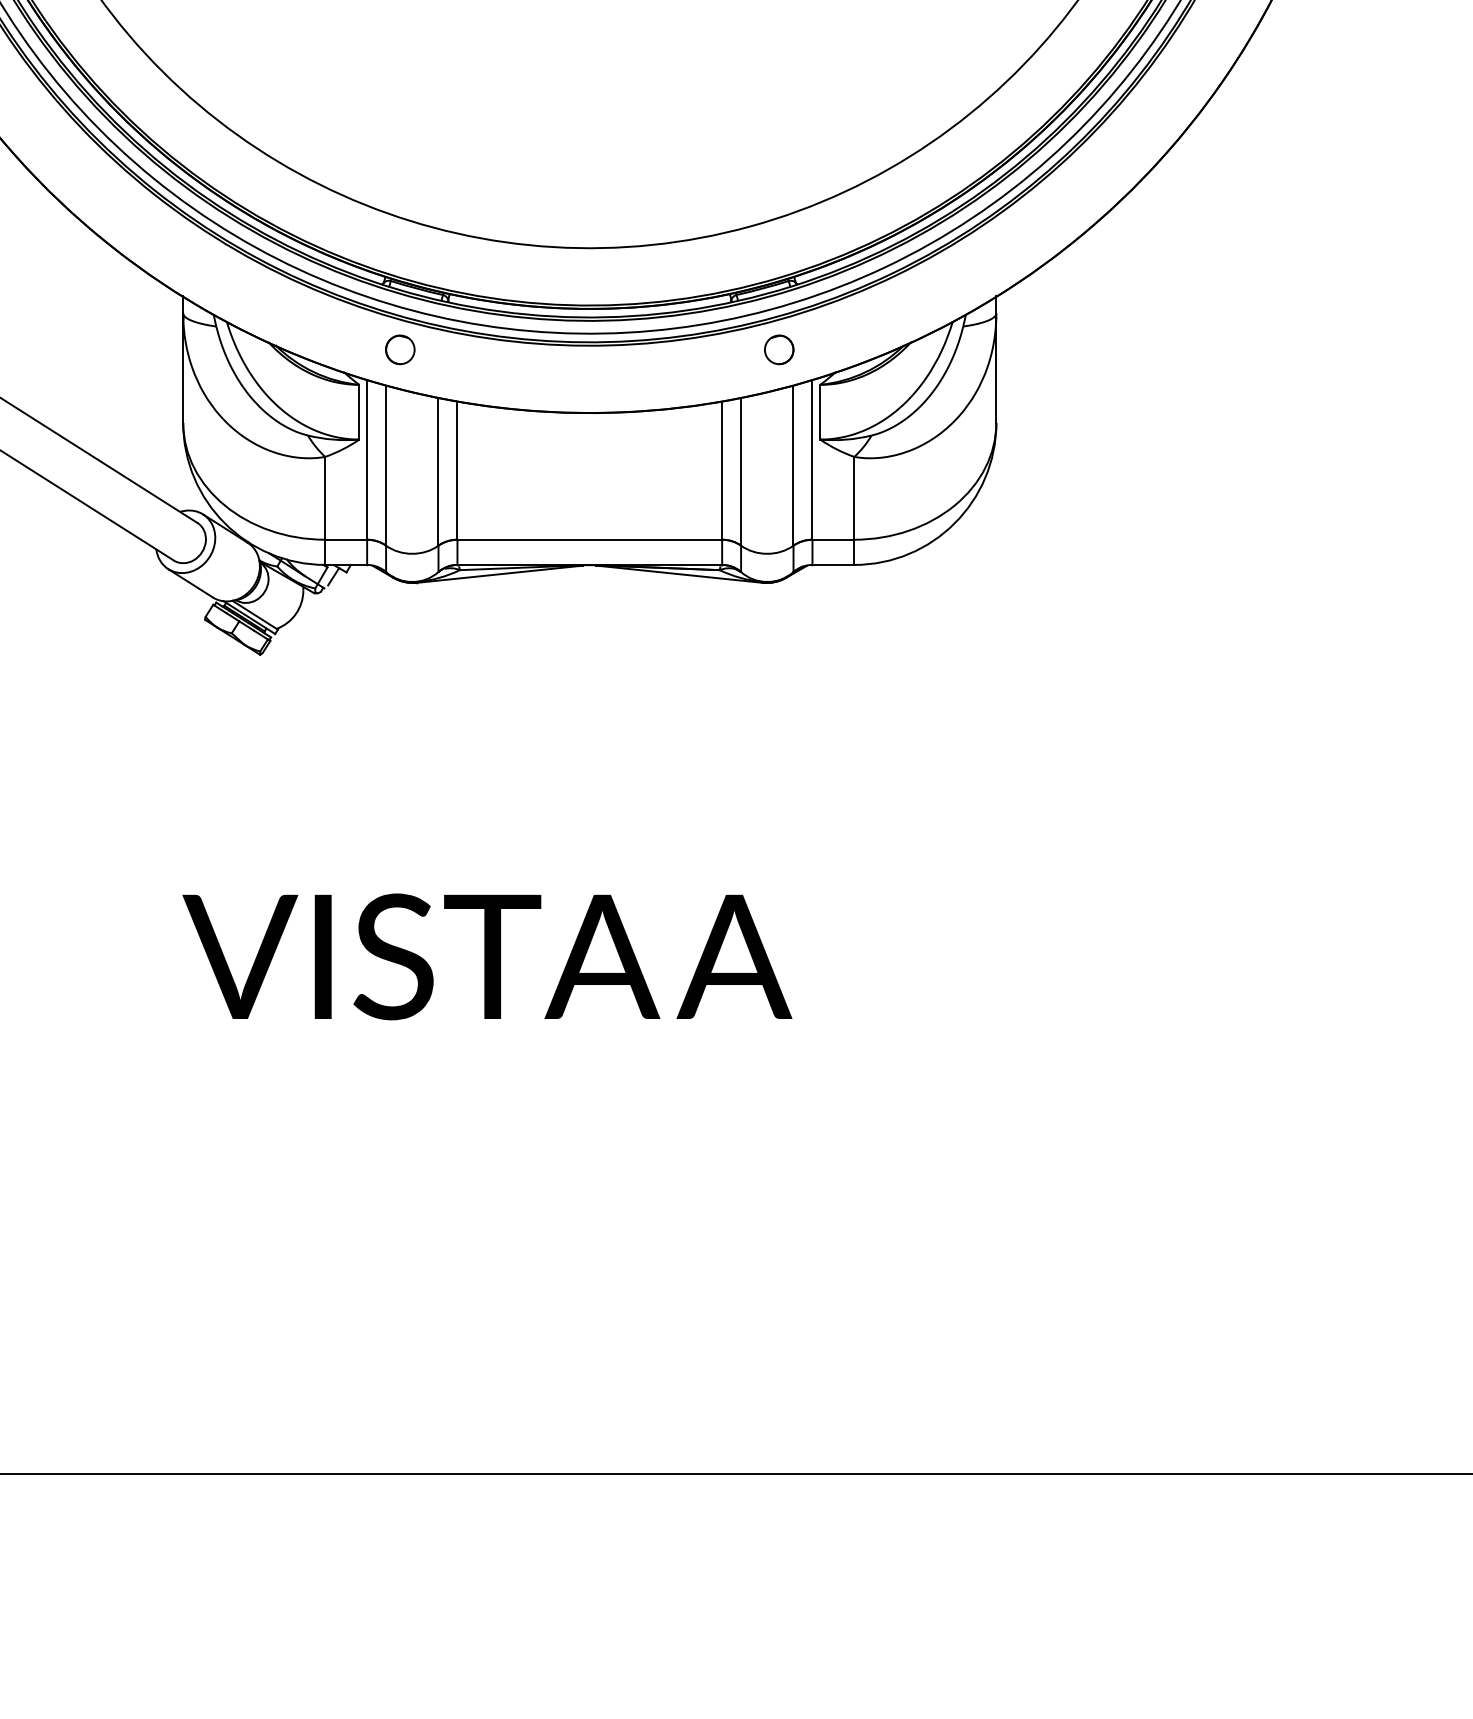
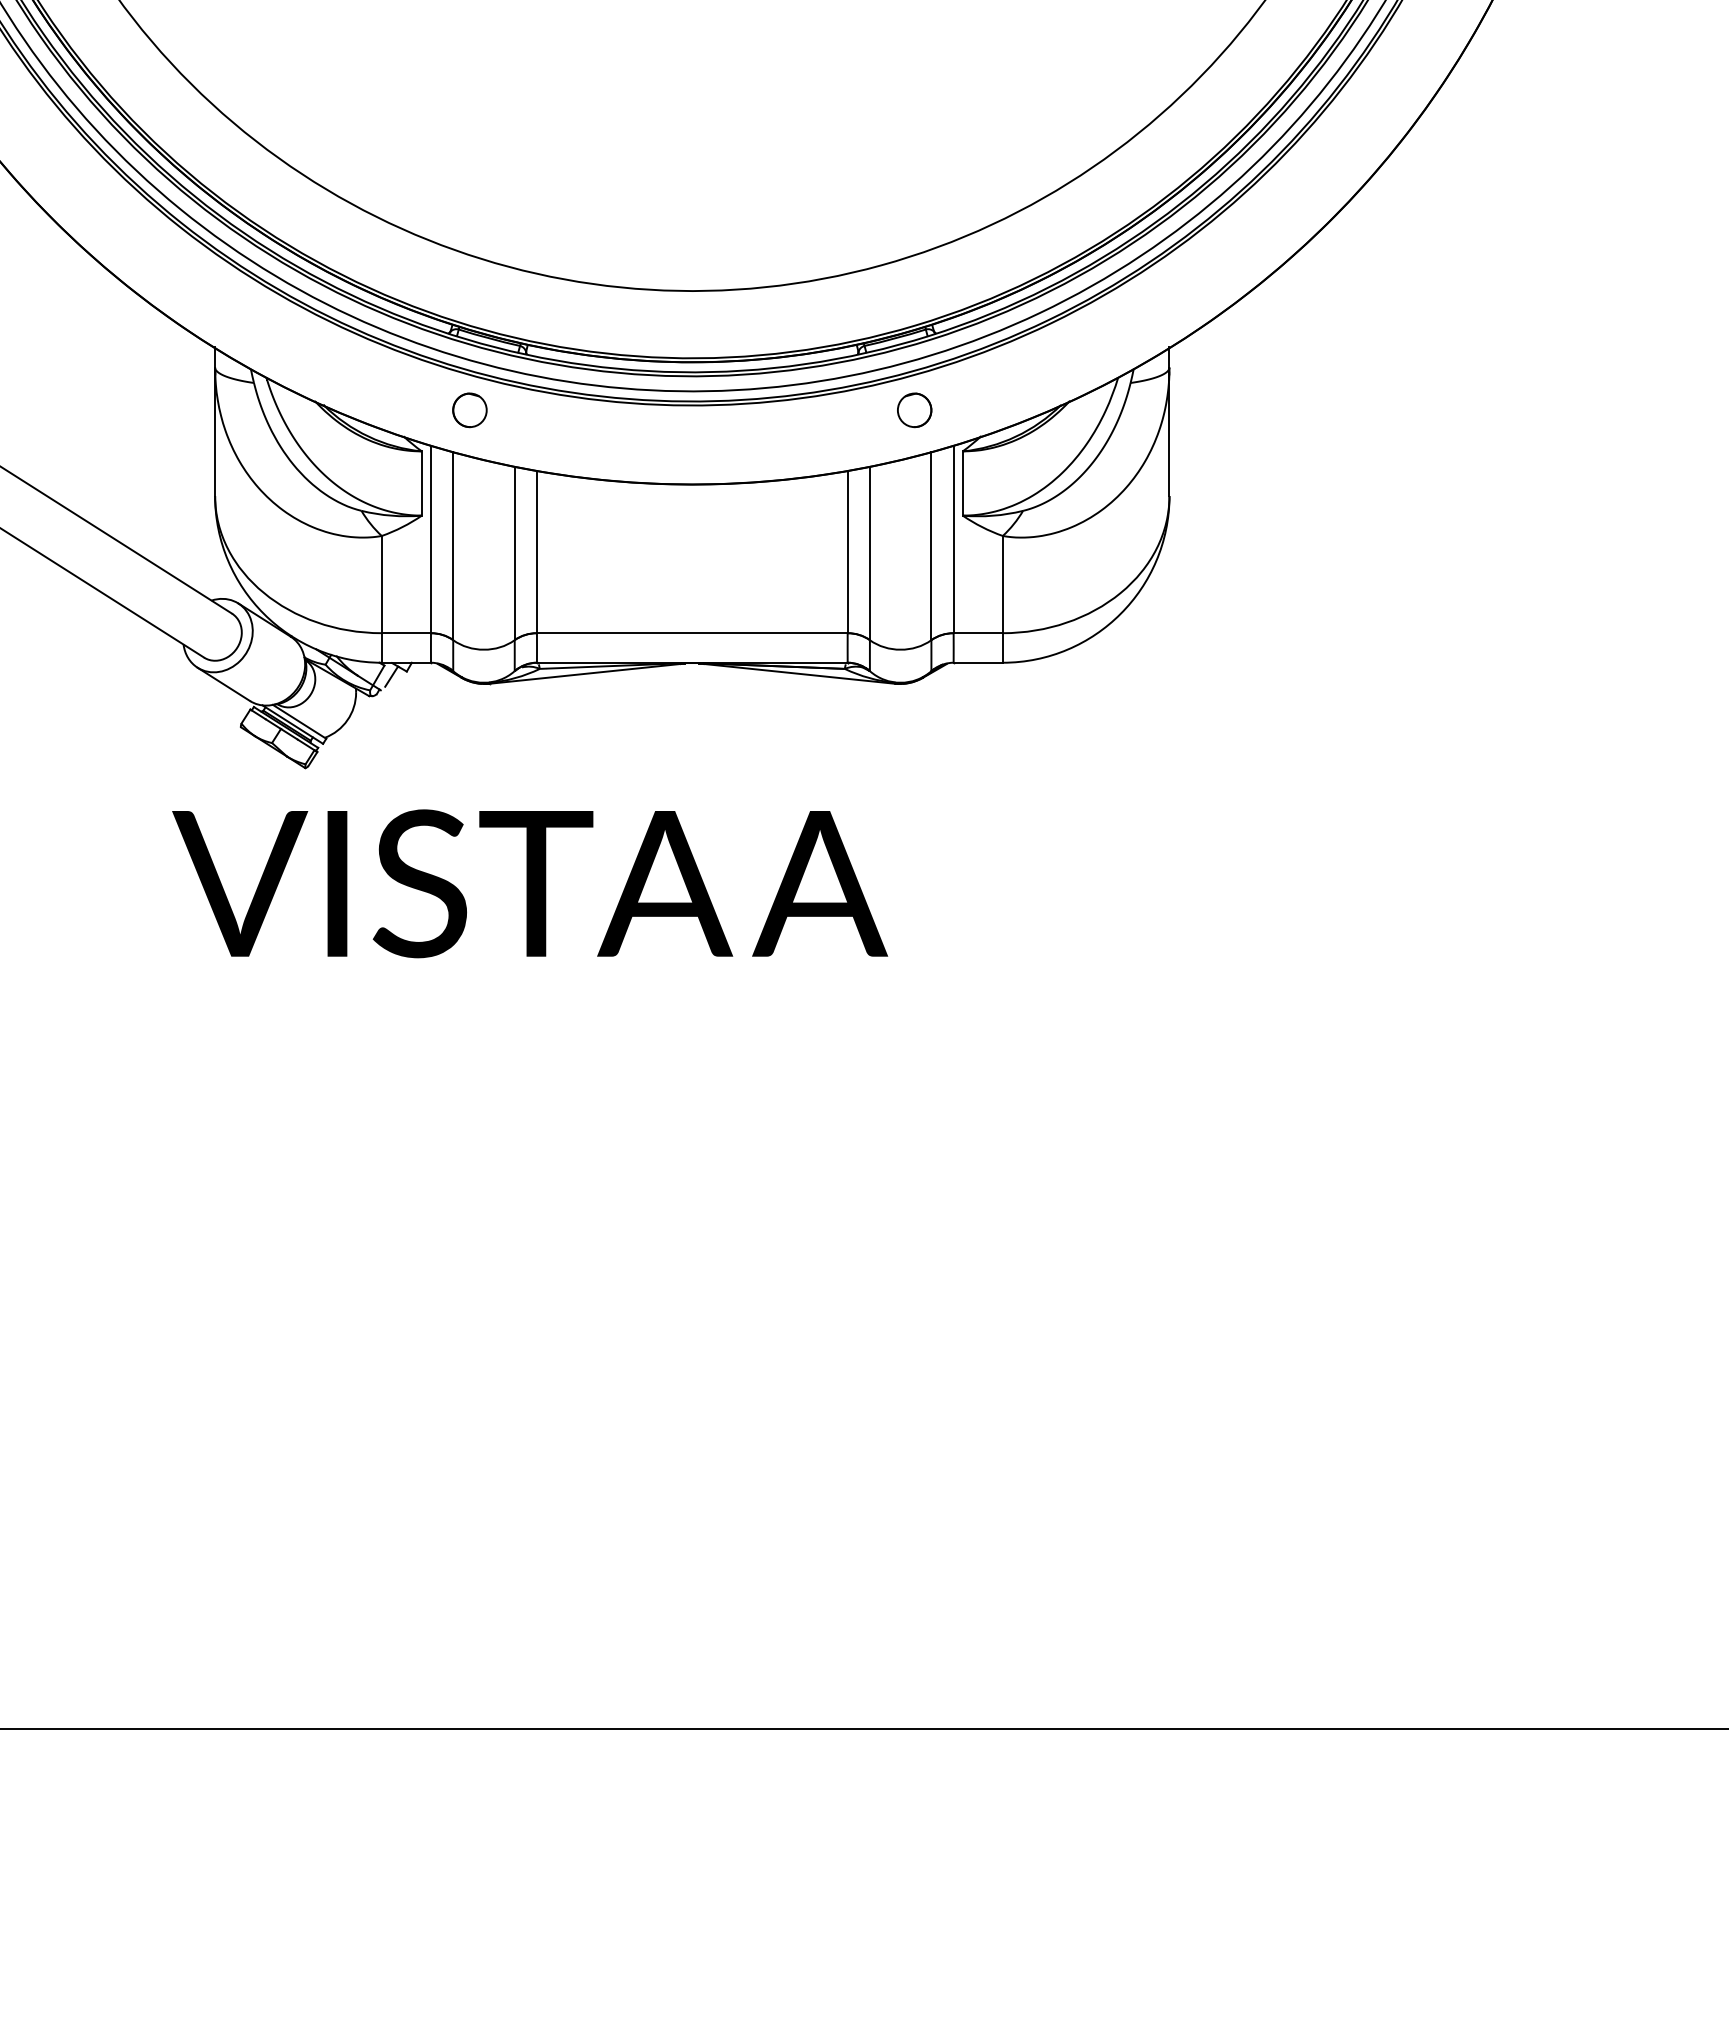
text: (487, 956) -> (530, 883), moved

